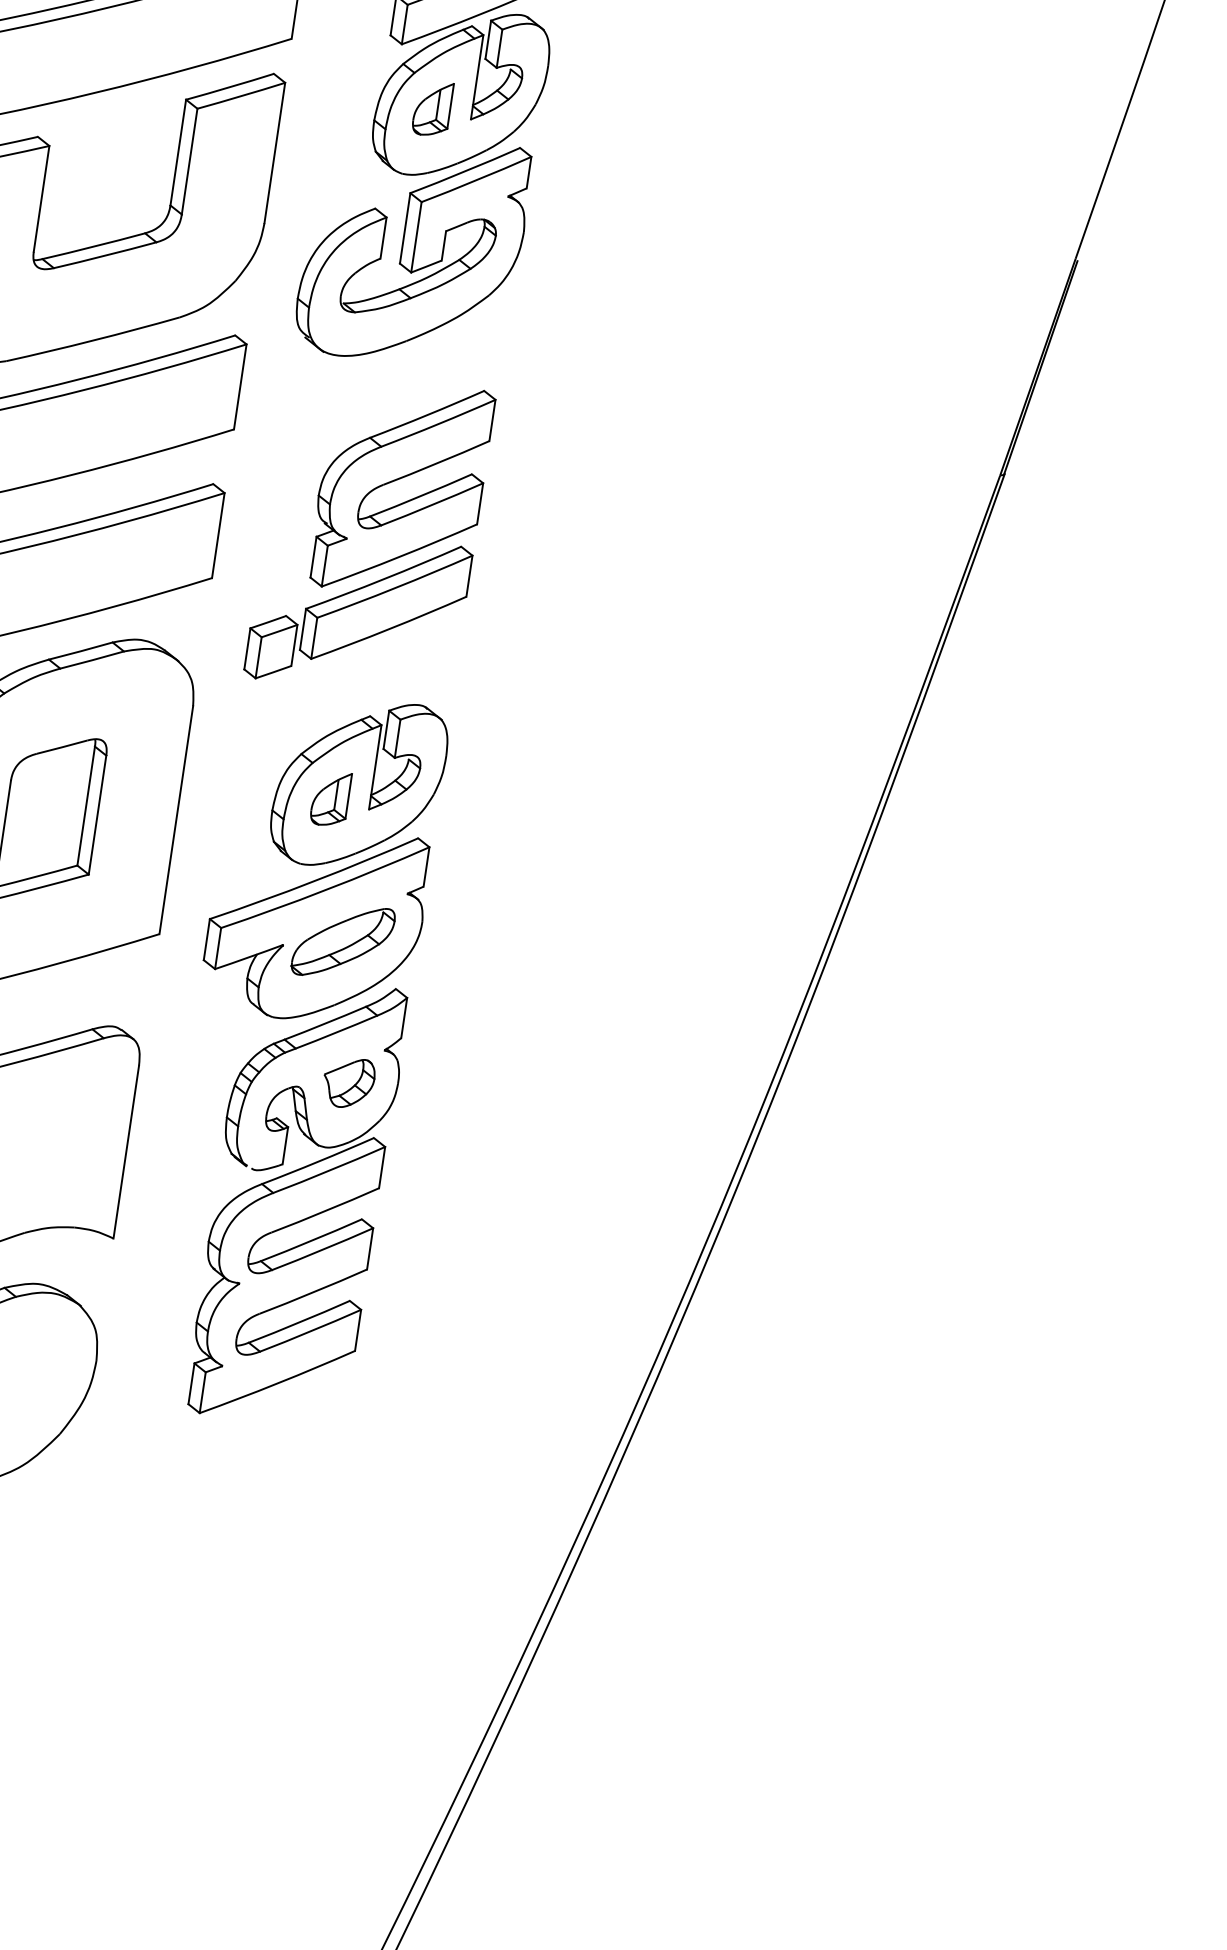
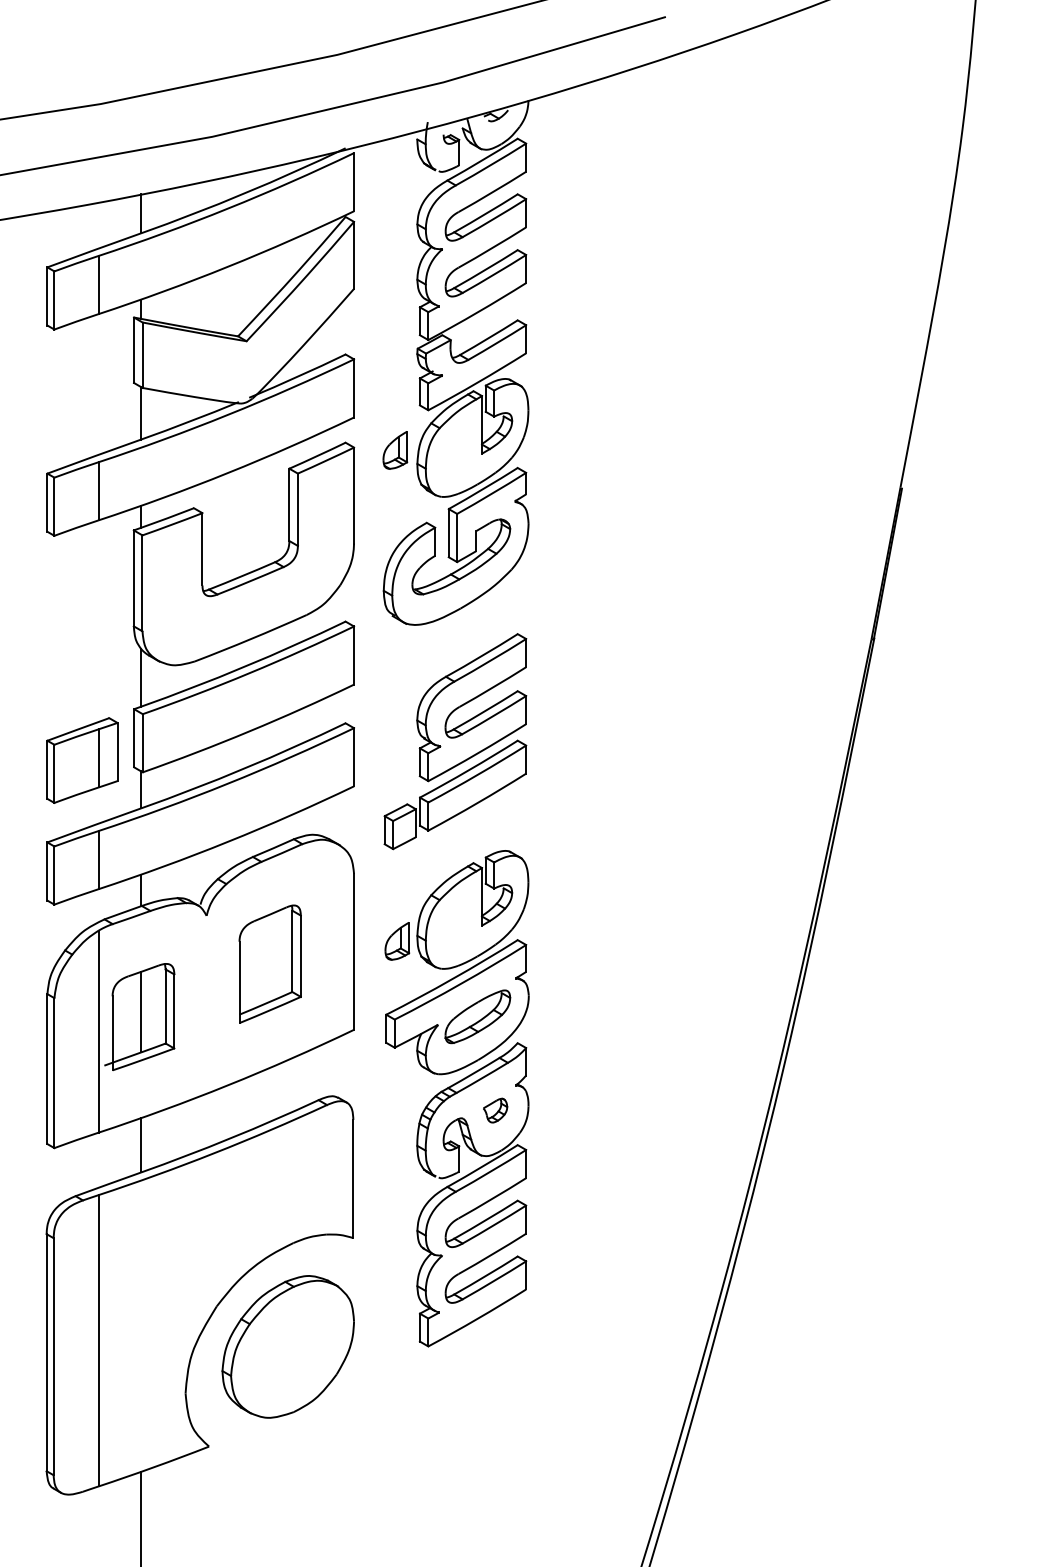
part: (432, 108) -> (395, 450), moved
part: (330, 799) -> (397, 941), moved
part: (348, 1082) -> (495, 1110), size x0.7

